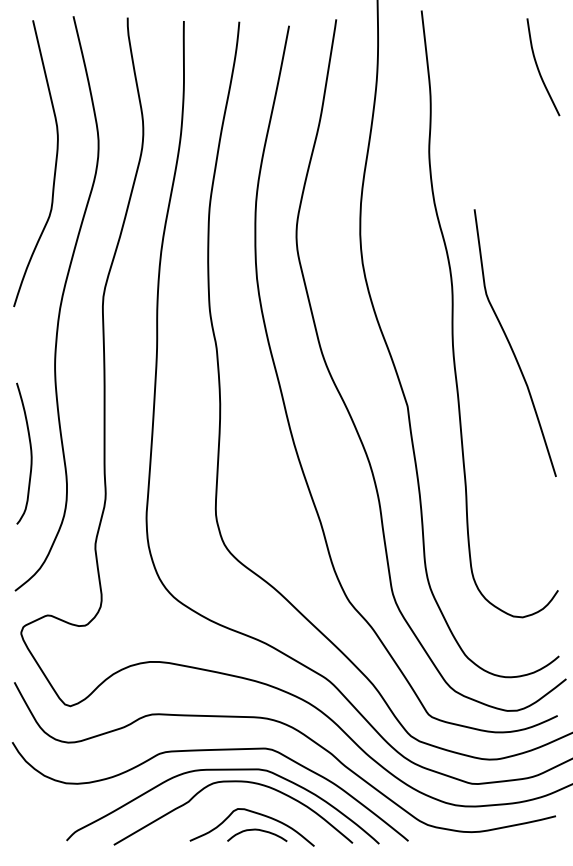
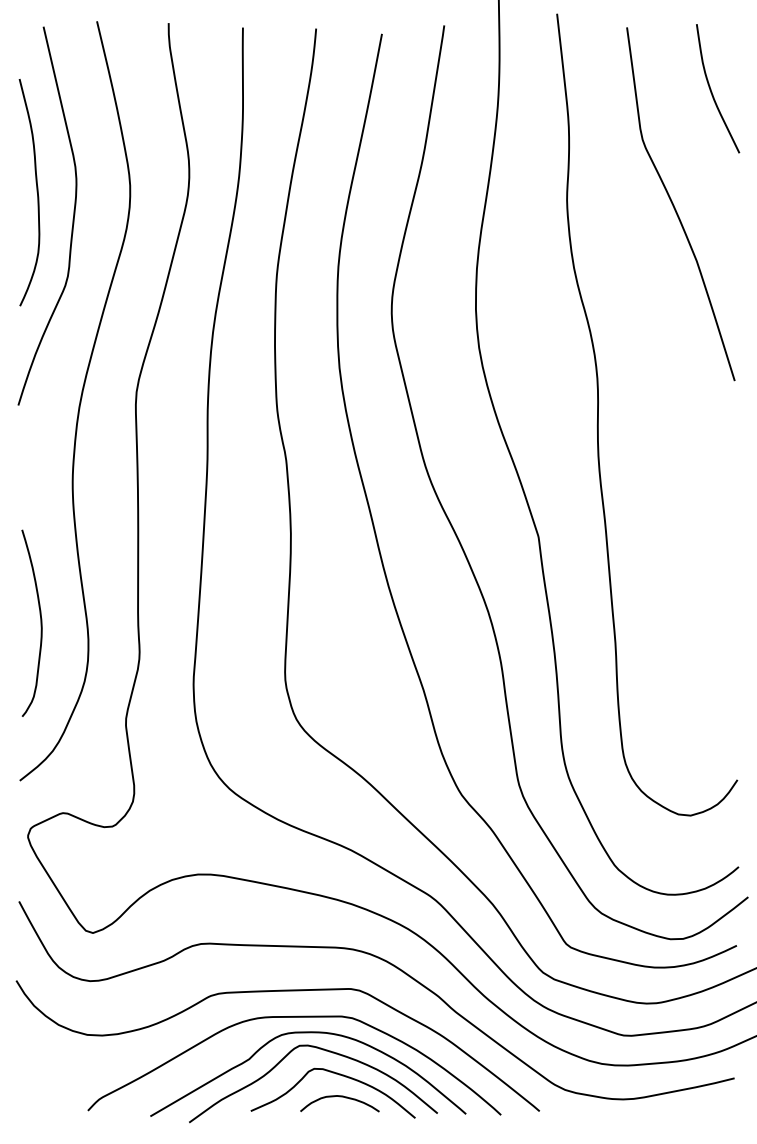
curve: (27, 145) -> (36, 192), added
curve: (511, 345) -> (675, 207), moved
curve: (30, 453) -> (40, 622), moved
curve: (244, 795) -> (322, 1050), added

